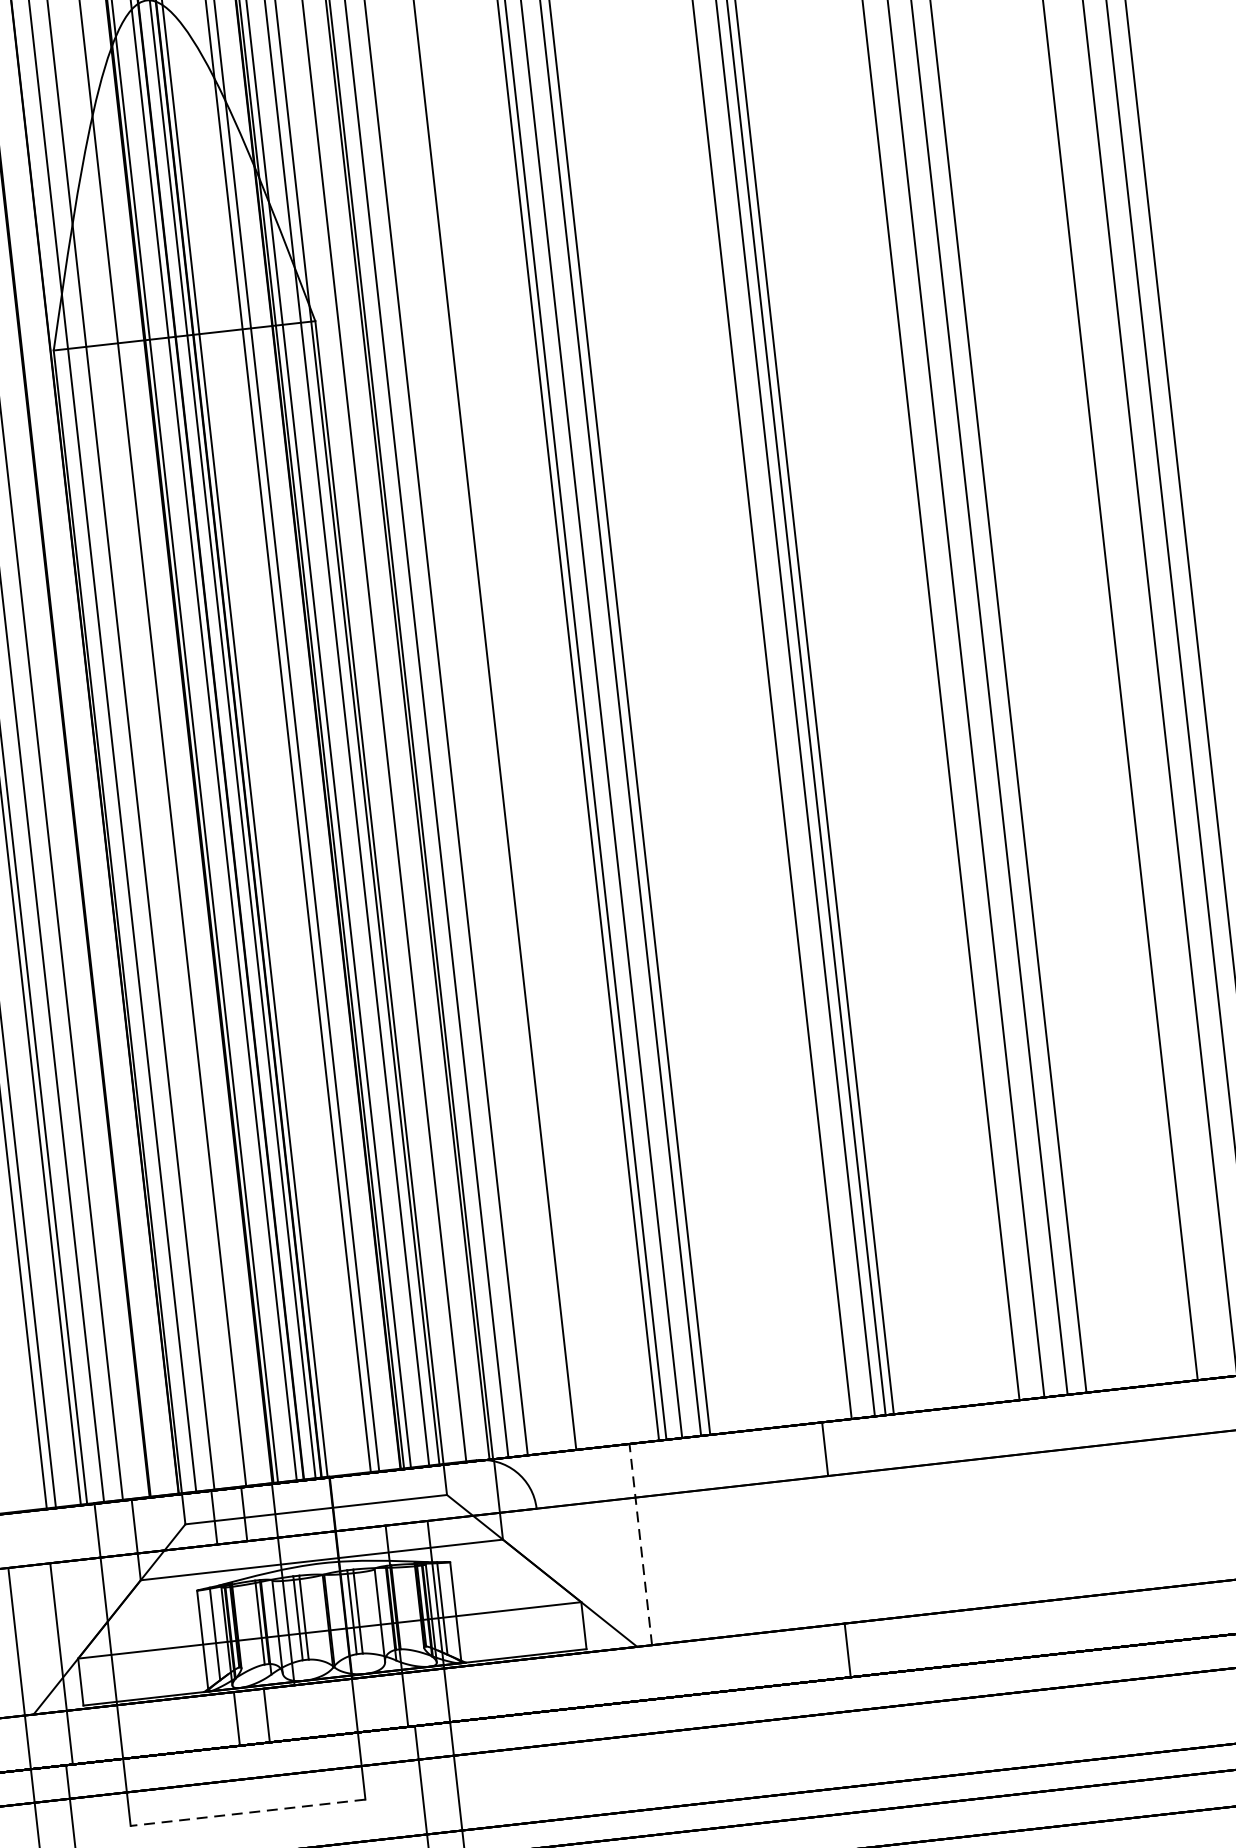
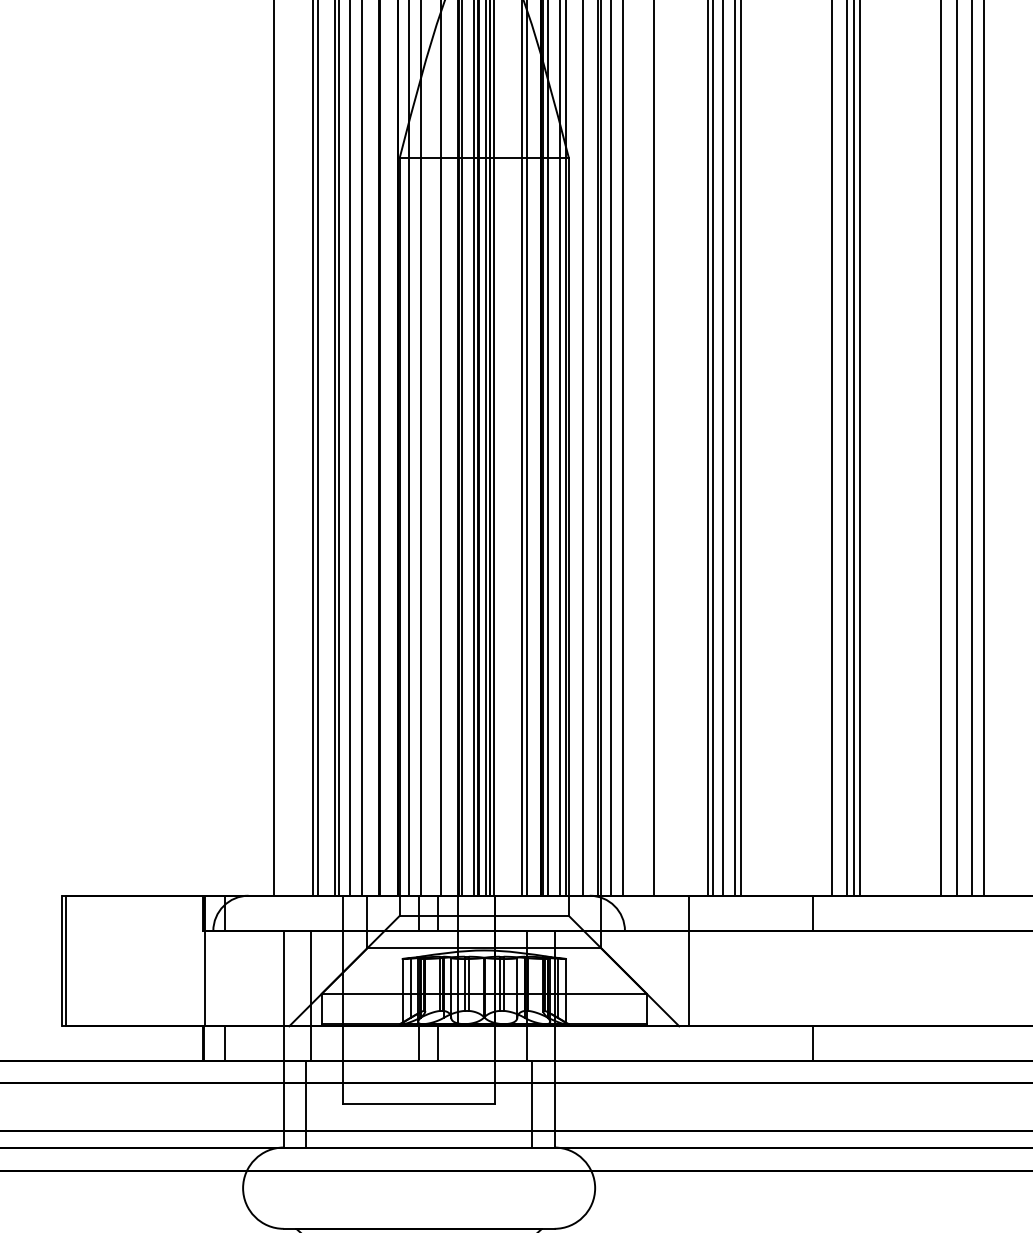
line: (640, 1544) -> (688, 961), dashed -> solid
line: (248, 1813) -> (419, 1104), dashed -> solid

